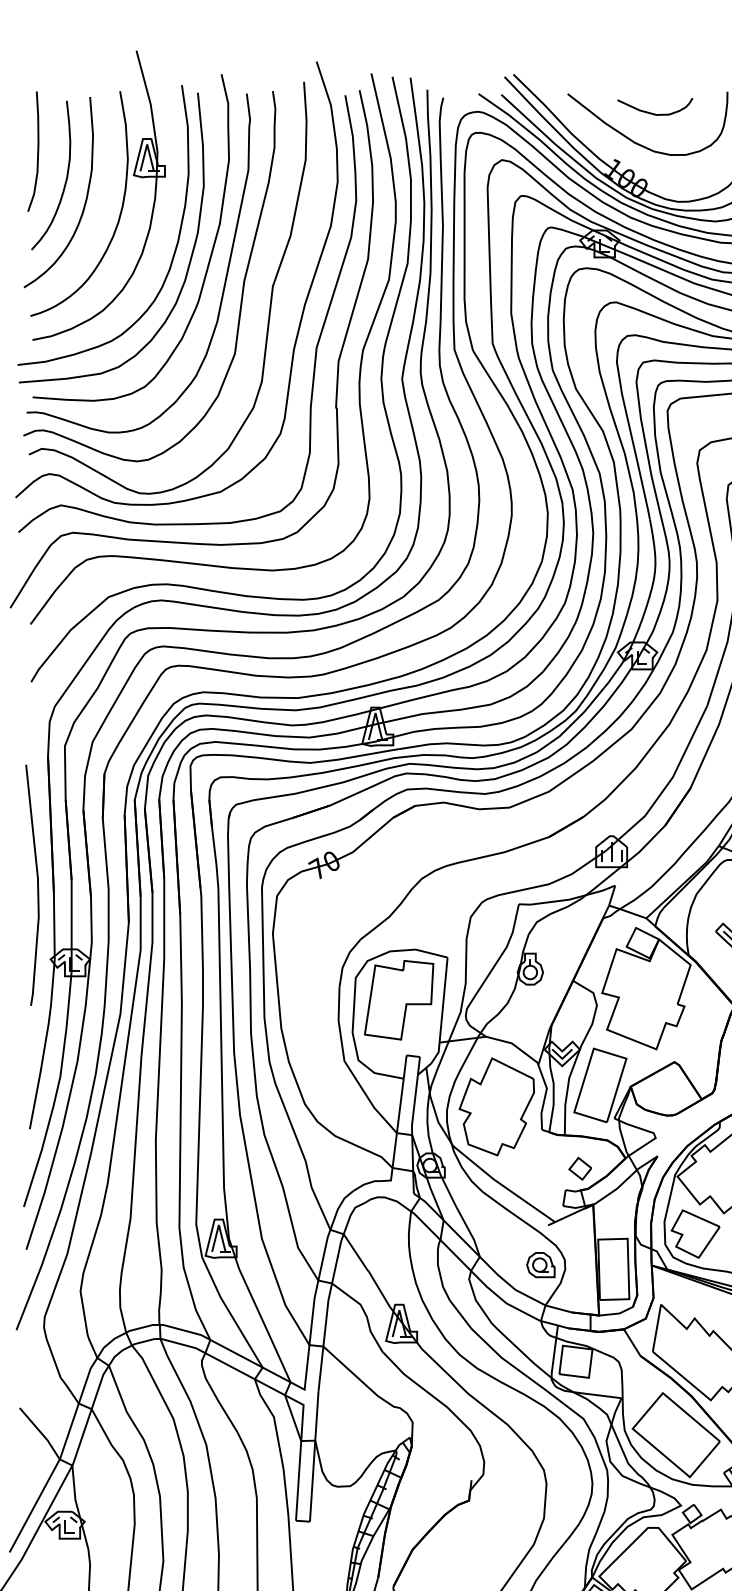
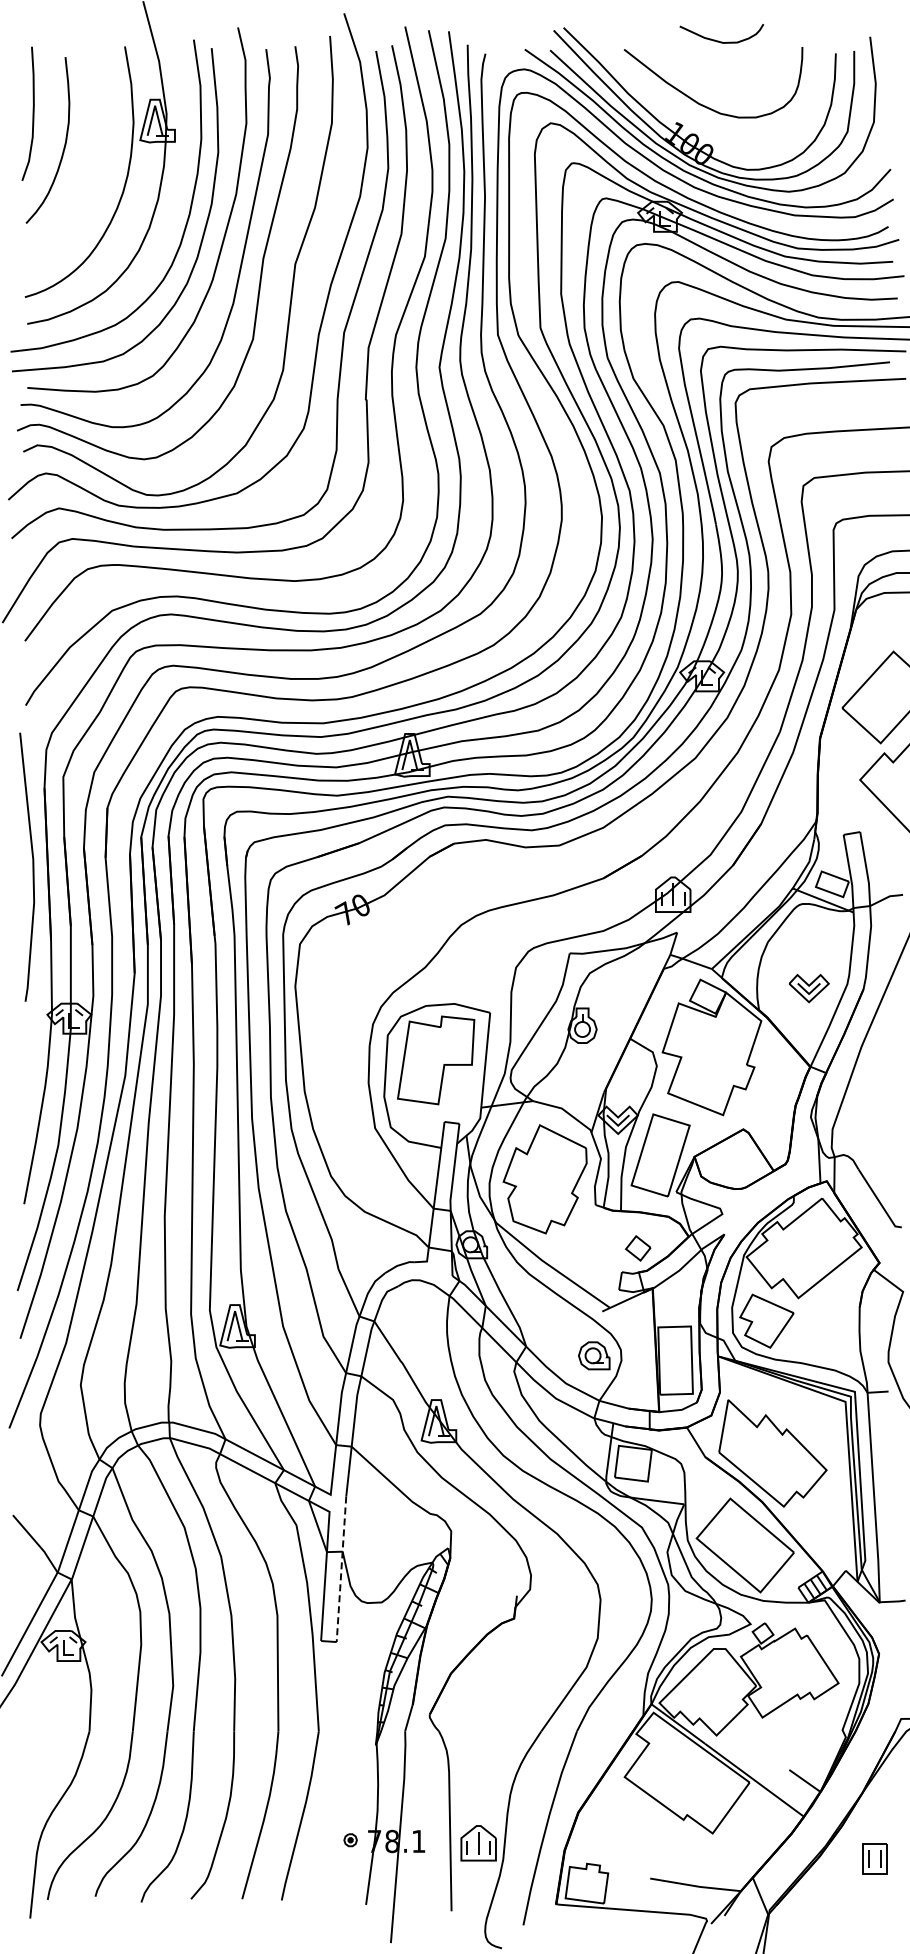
curve: (652, 112) -> (718, 40), moved
curve: (84, 201) -> (85, 169), removed
line: (37, 884) -> (32, 866), moved
line: (314, 1456) -> (341, 1569), solid -> dashed

